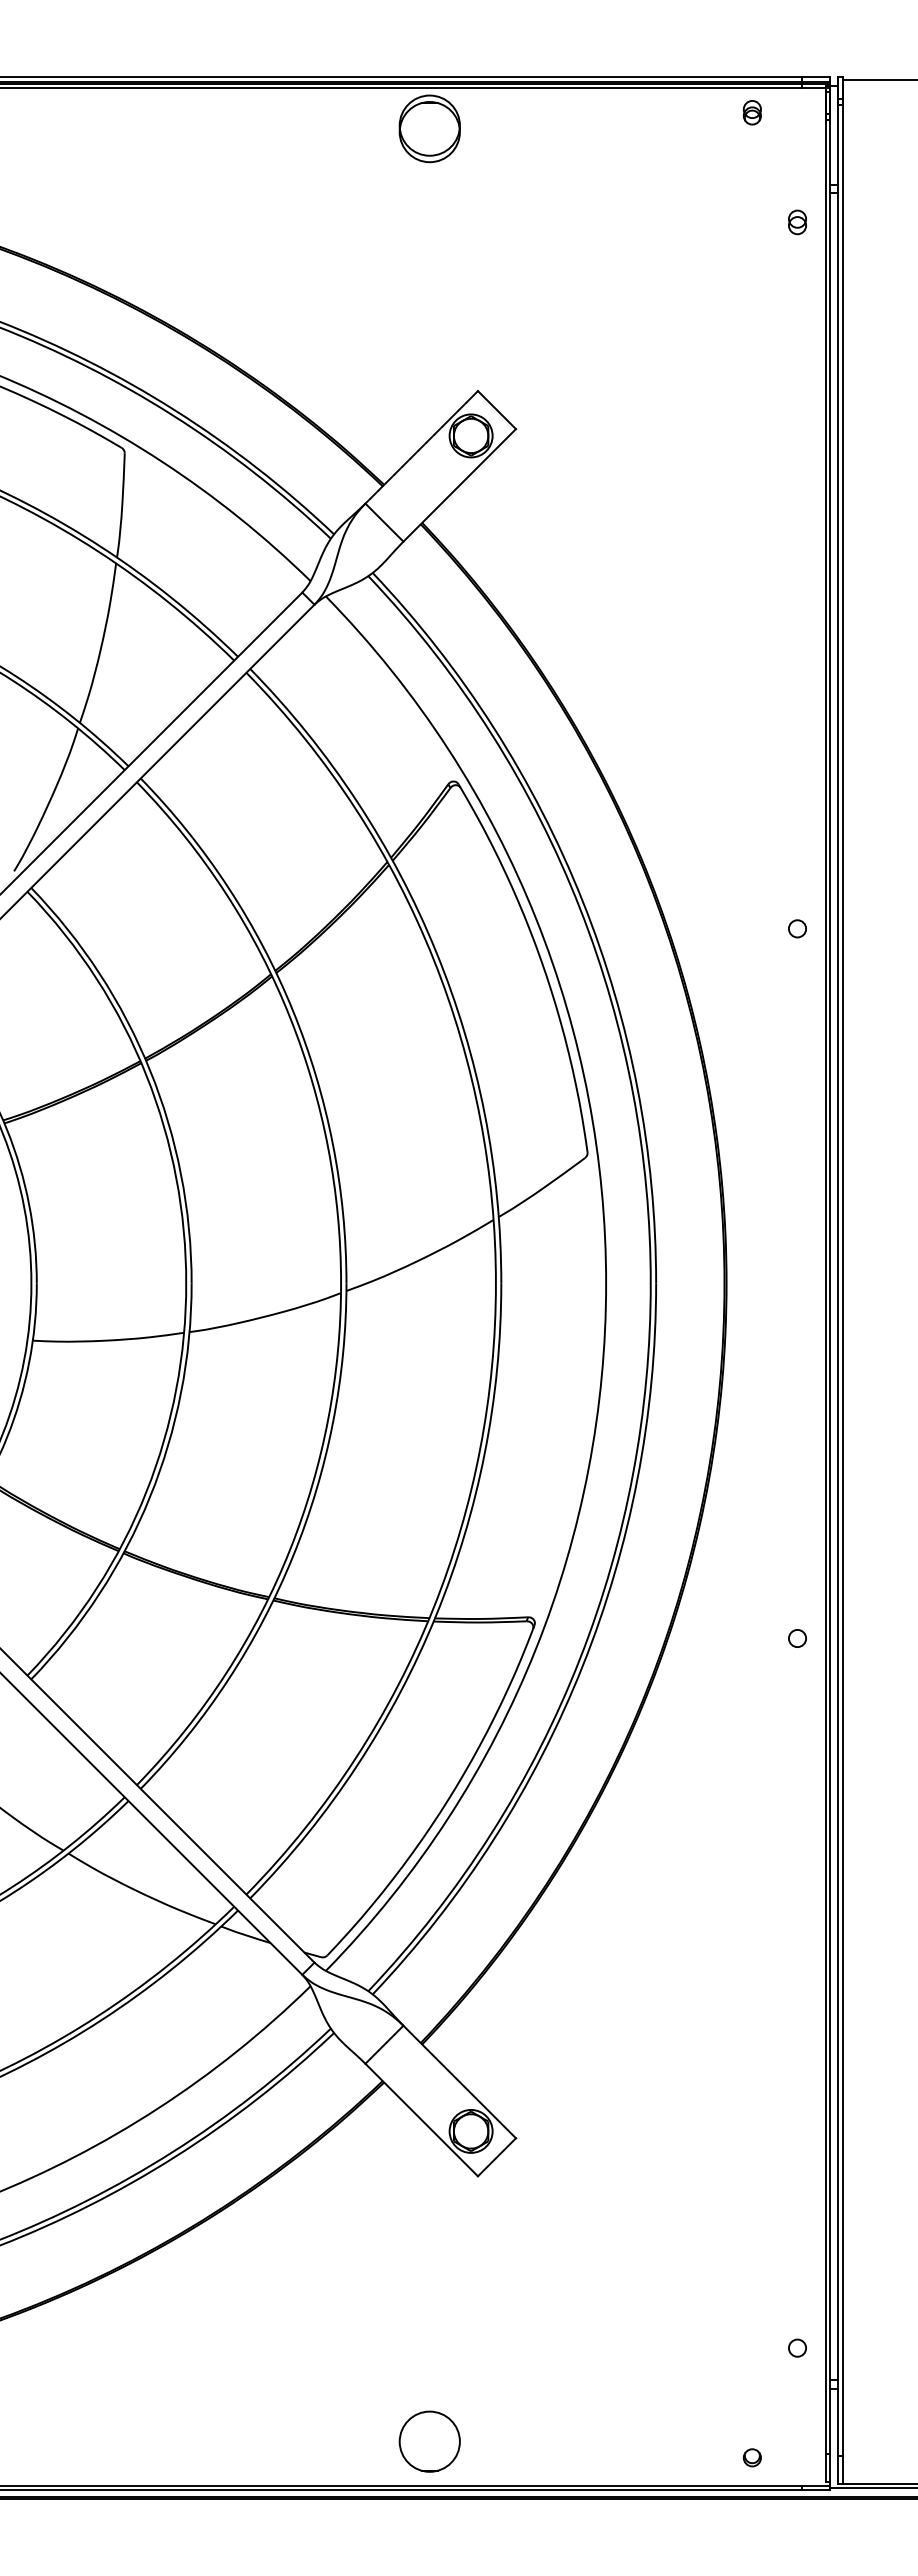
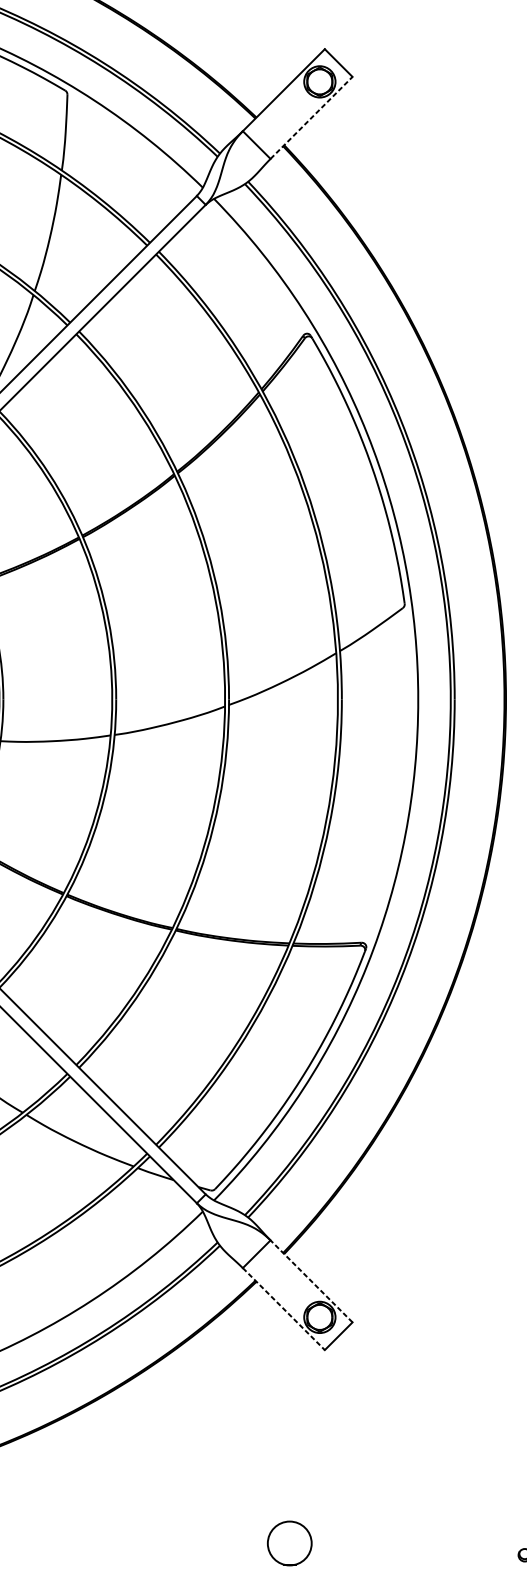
line: (459, 485) -> (311, 118), solid -> dashed
line: (459, 2082) -> (311, 1281), solid -> dashed
line: (421, 2120) -> (283, 1309), solid -> dashed

